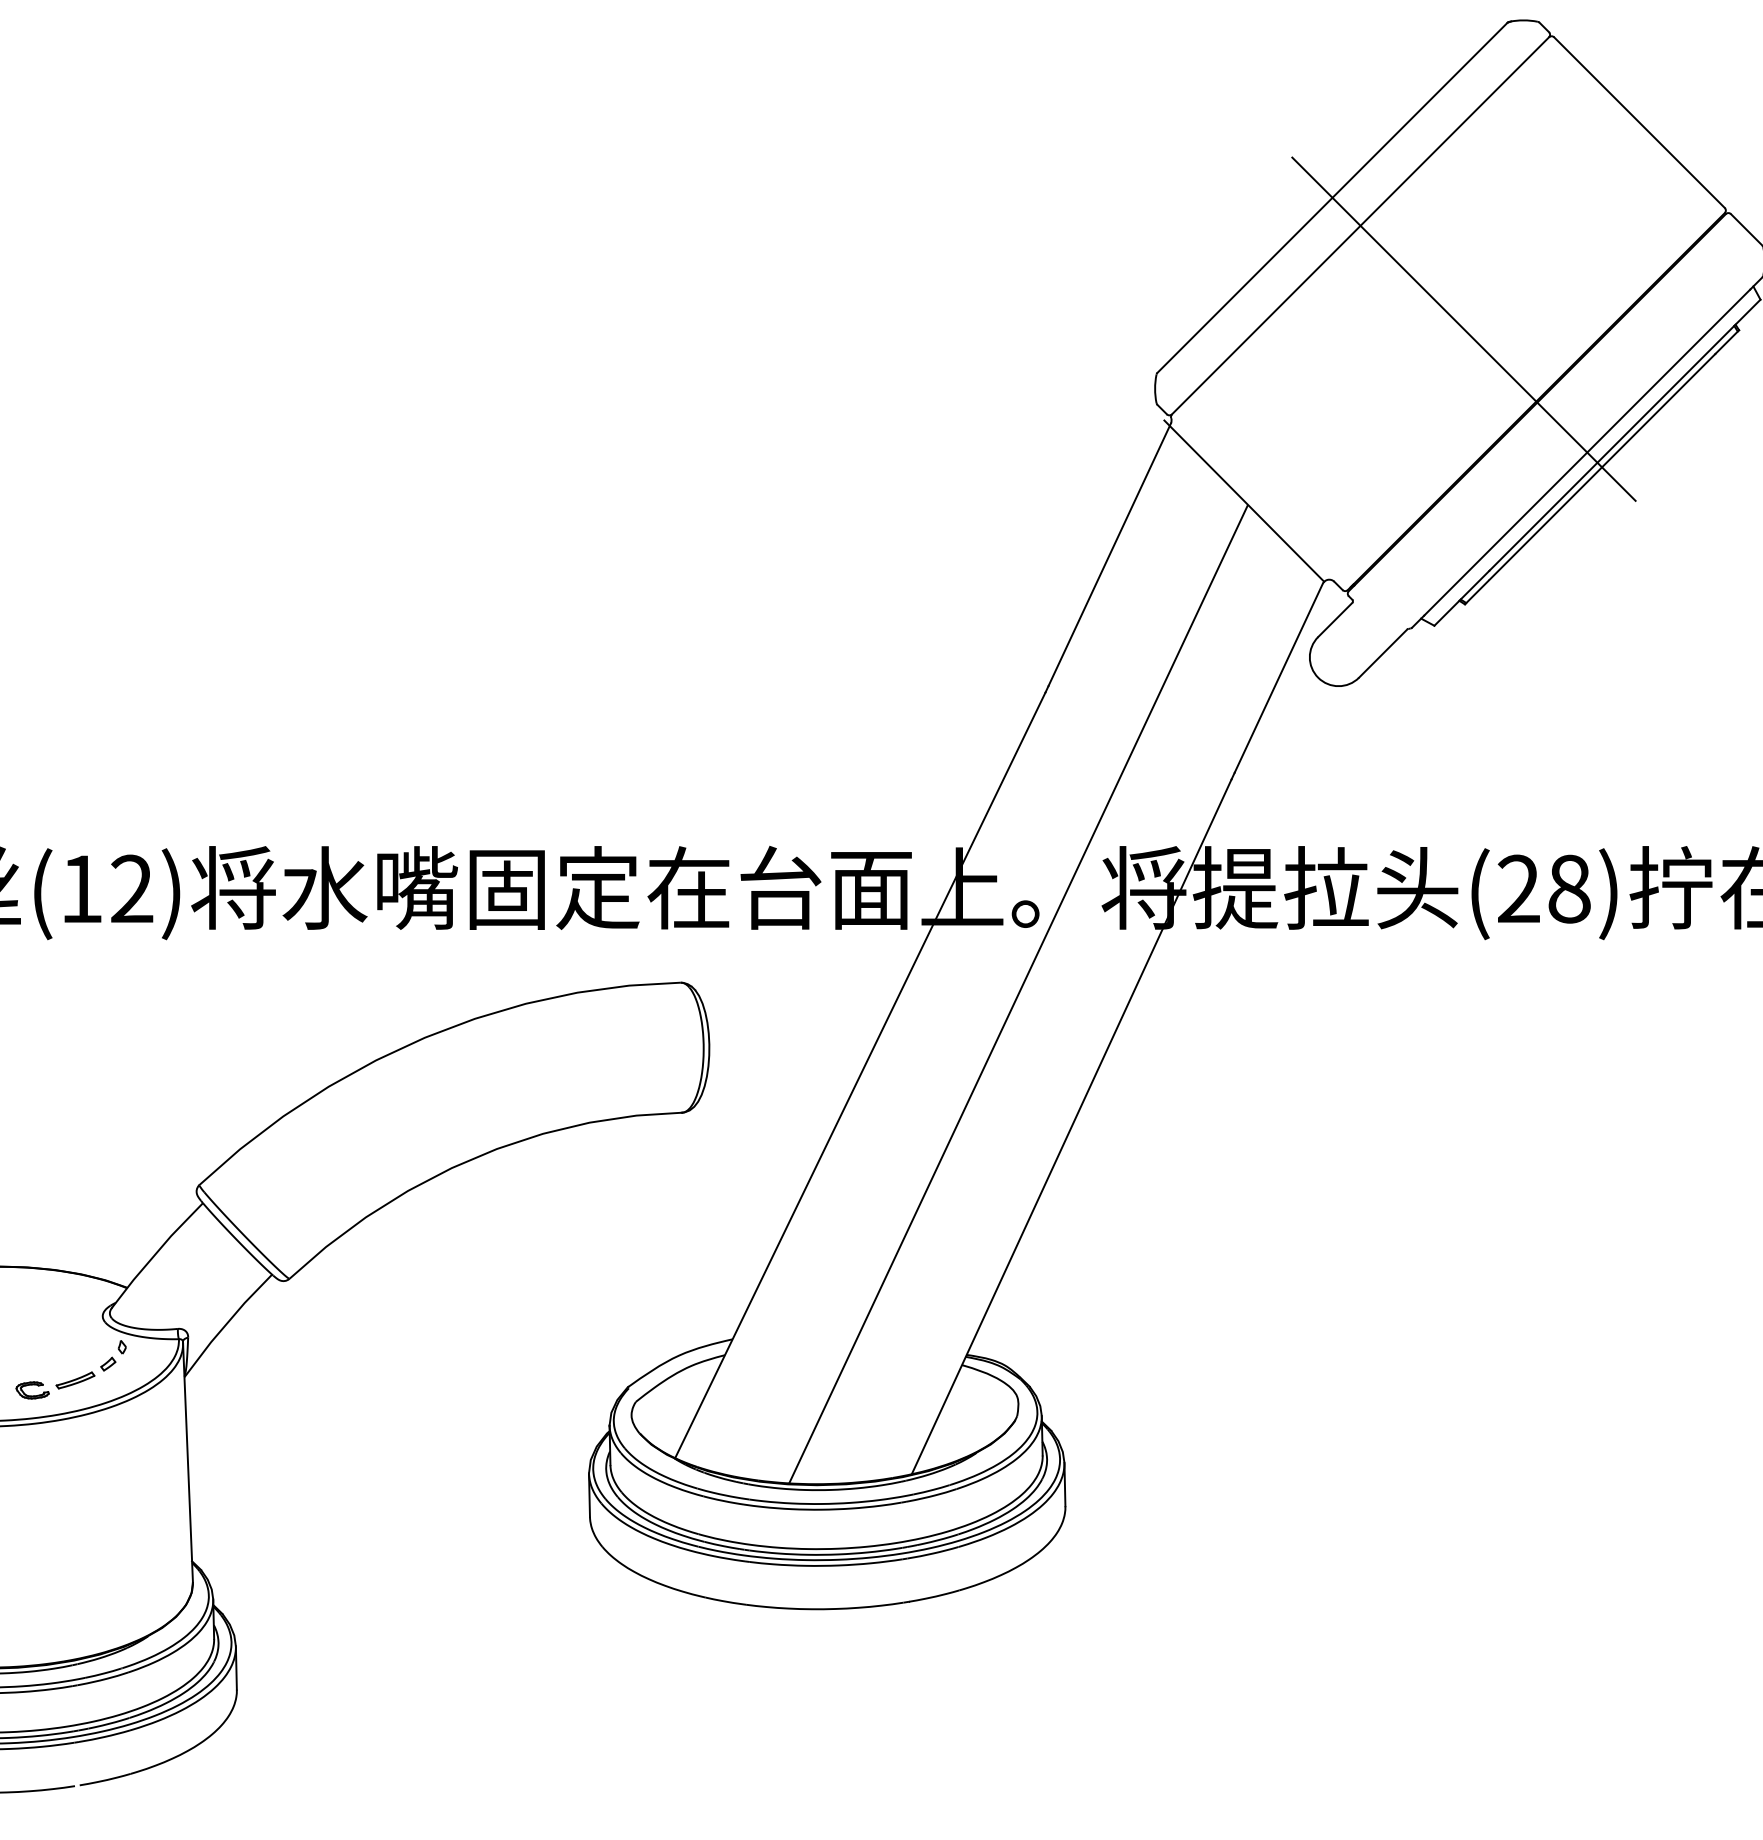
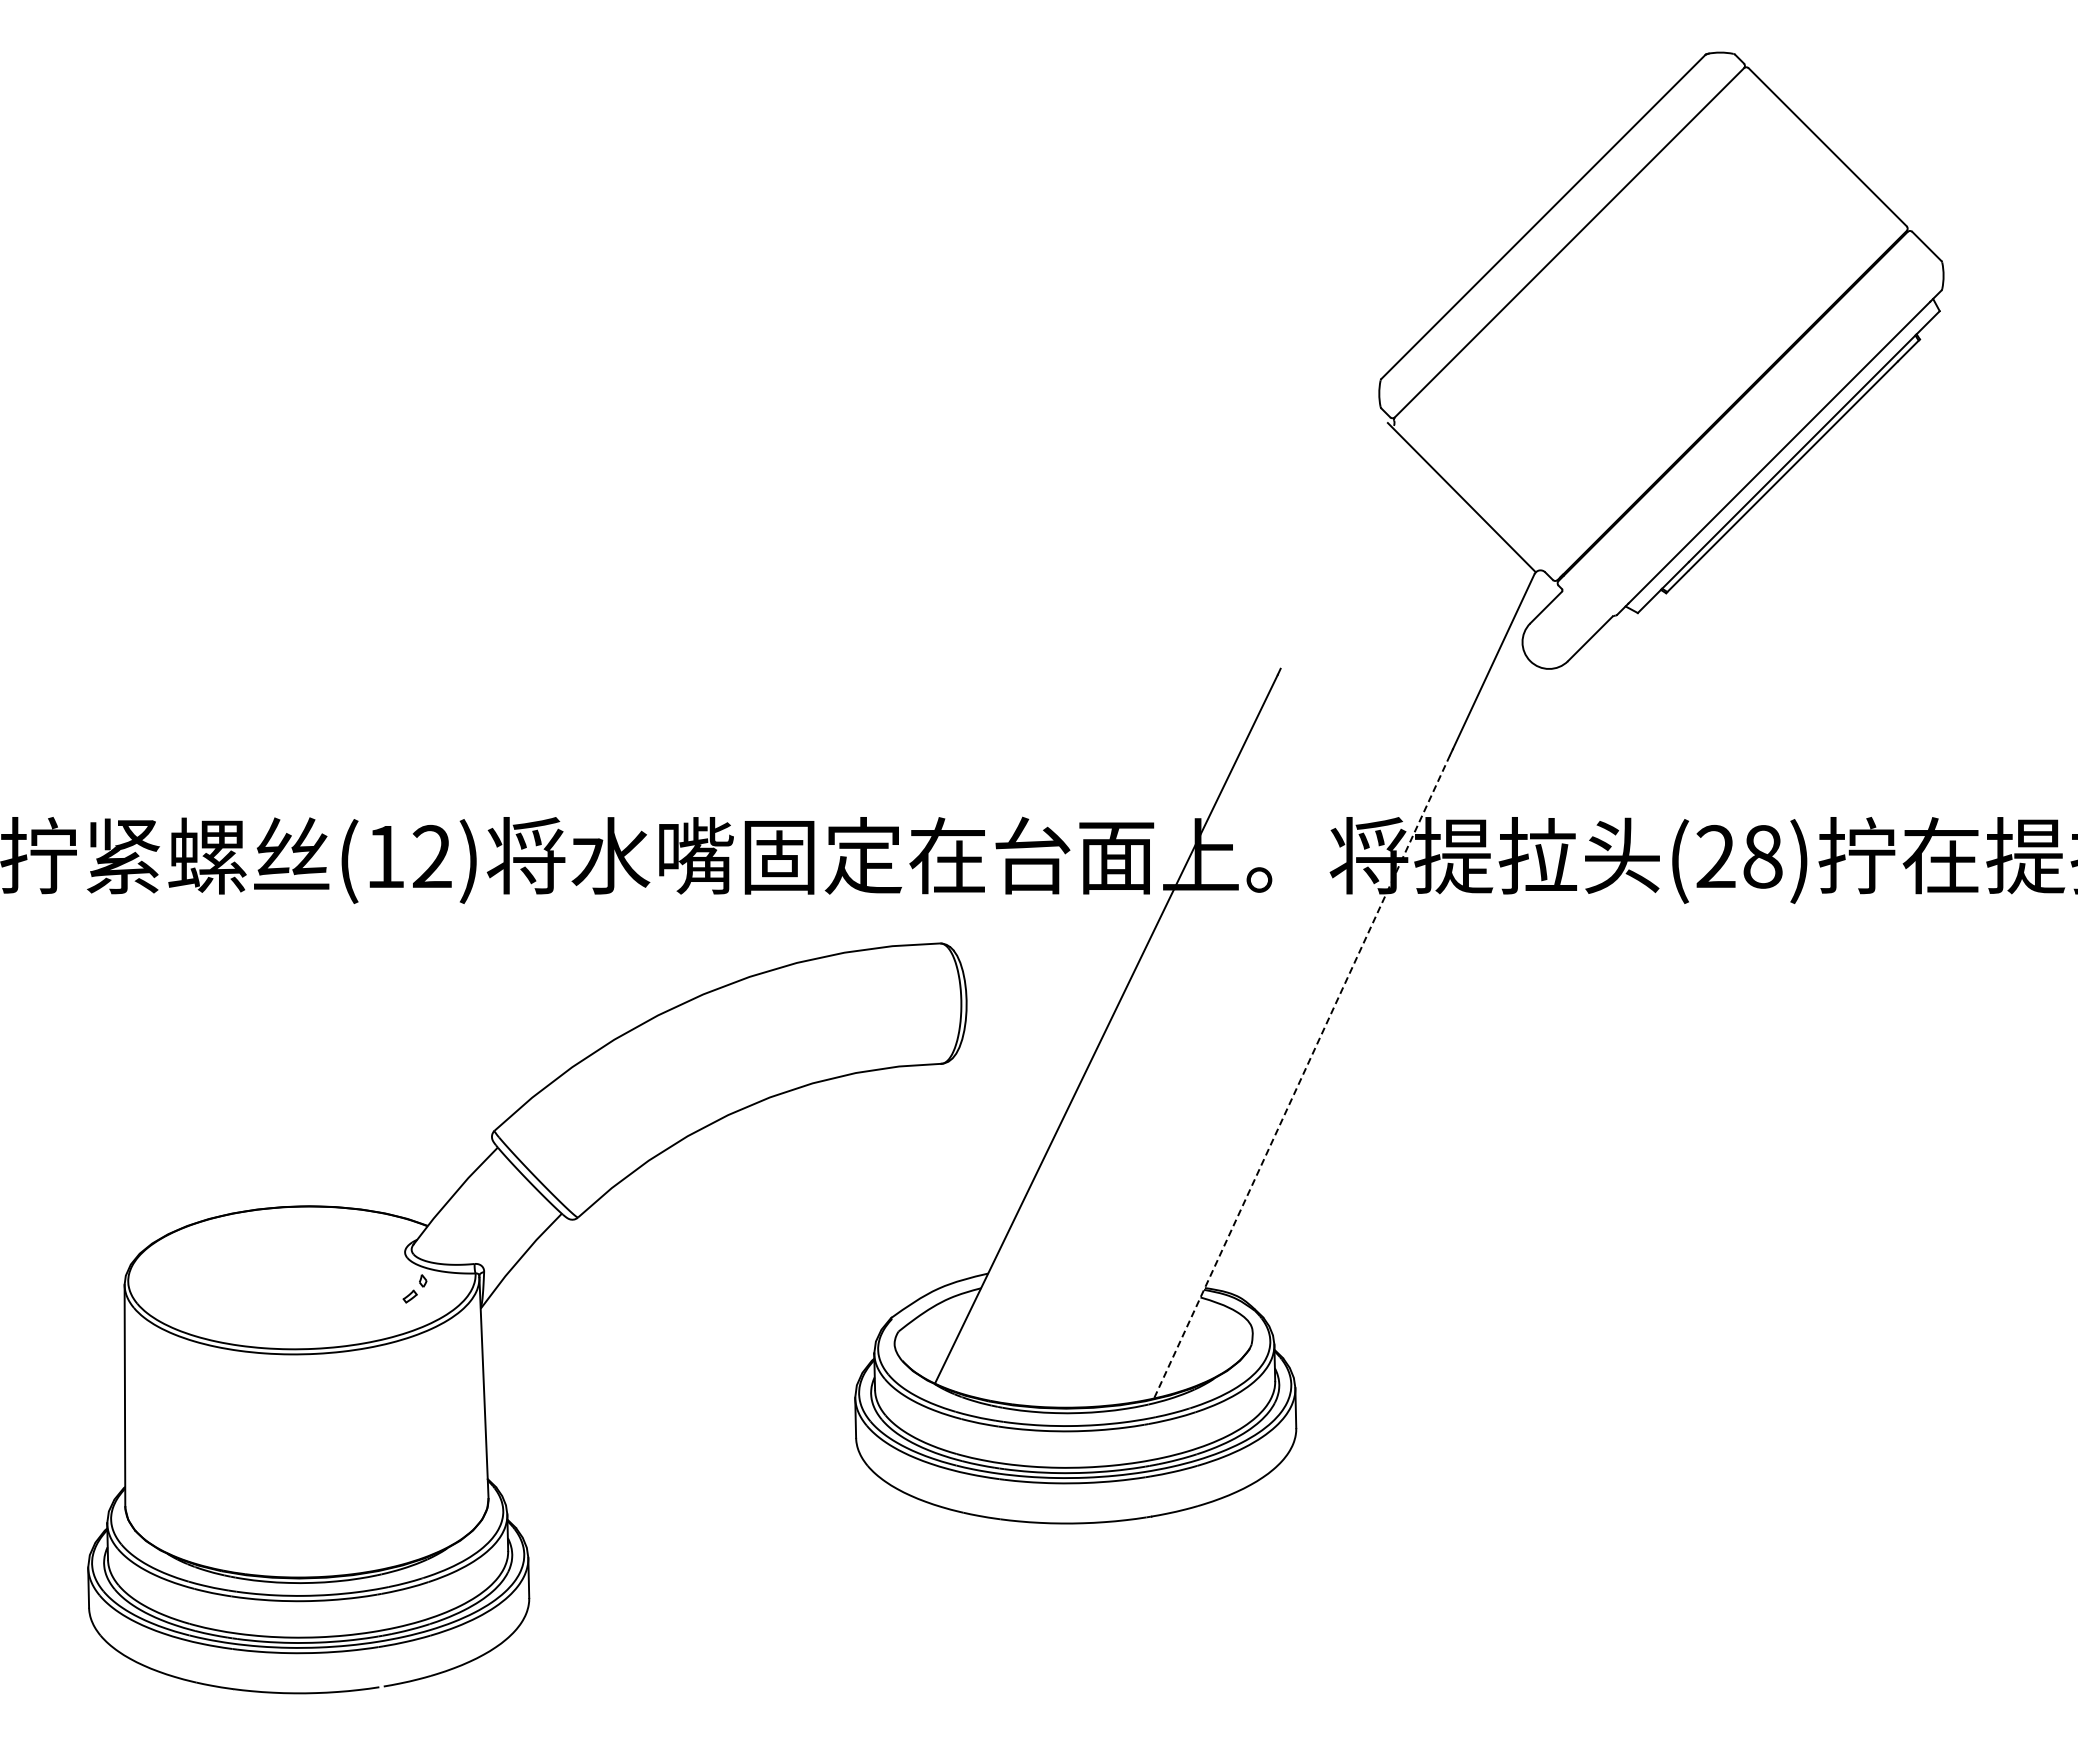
line: (1463, 329) -> (1664, 338), removed
line: (1108, 553) -> (1336, 546), removed
line: (1018, 993) -> (1252, 953), removed
line: (1071, 1127) -> (1301, 1077), solid -> dashed
part: (55, 1385) -> (361, 1316), removed

